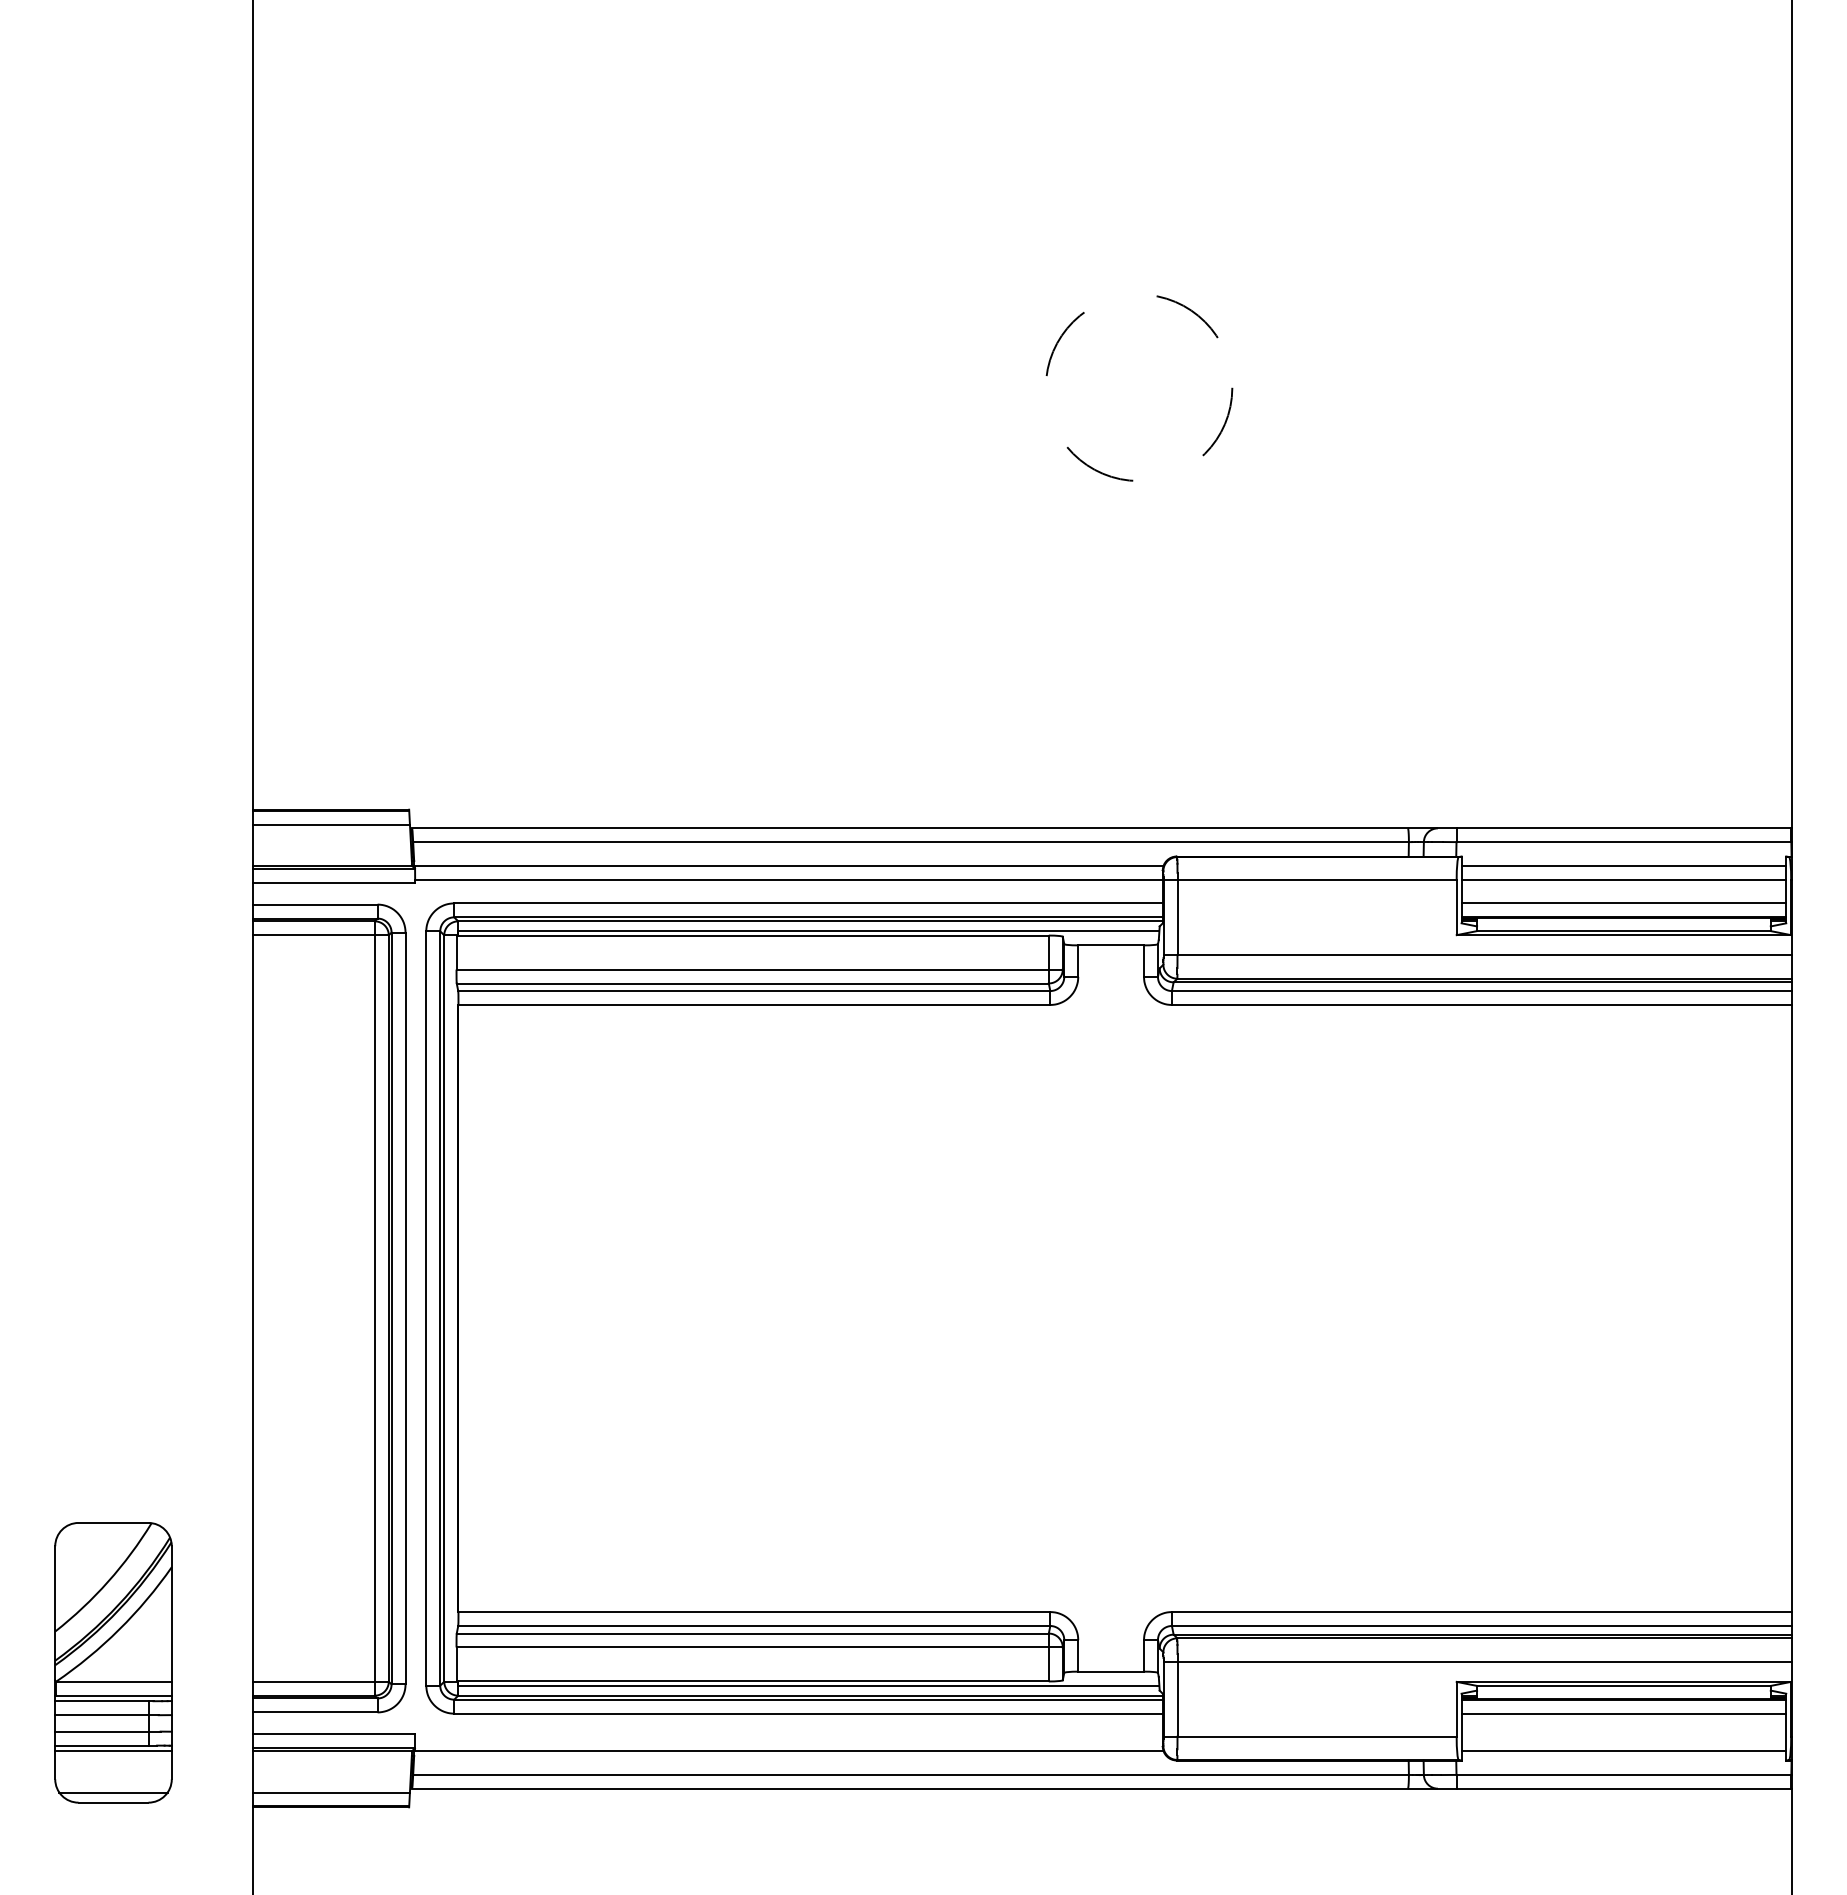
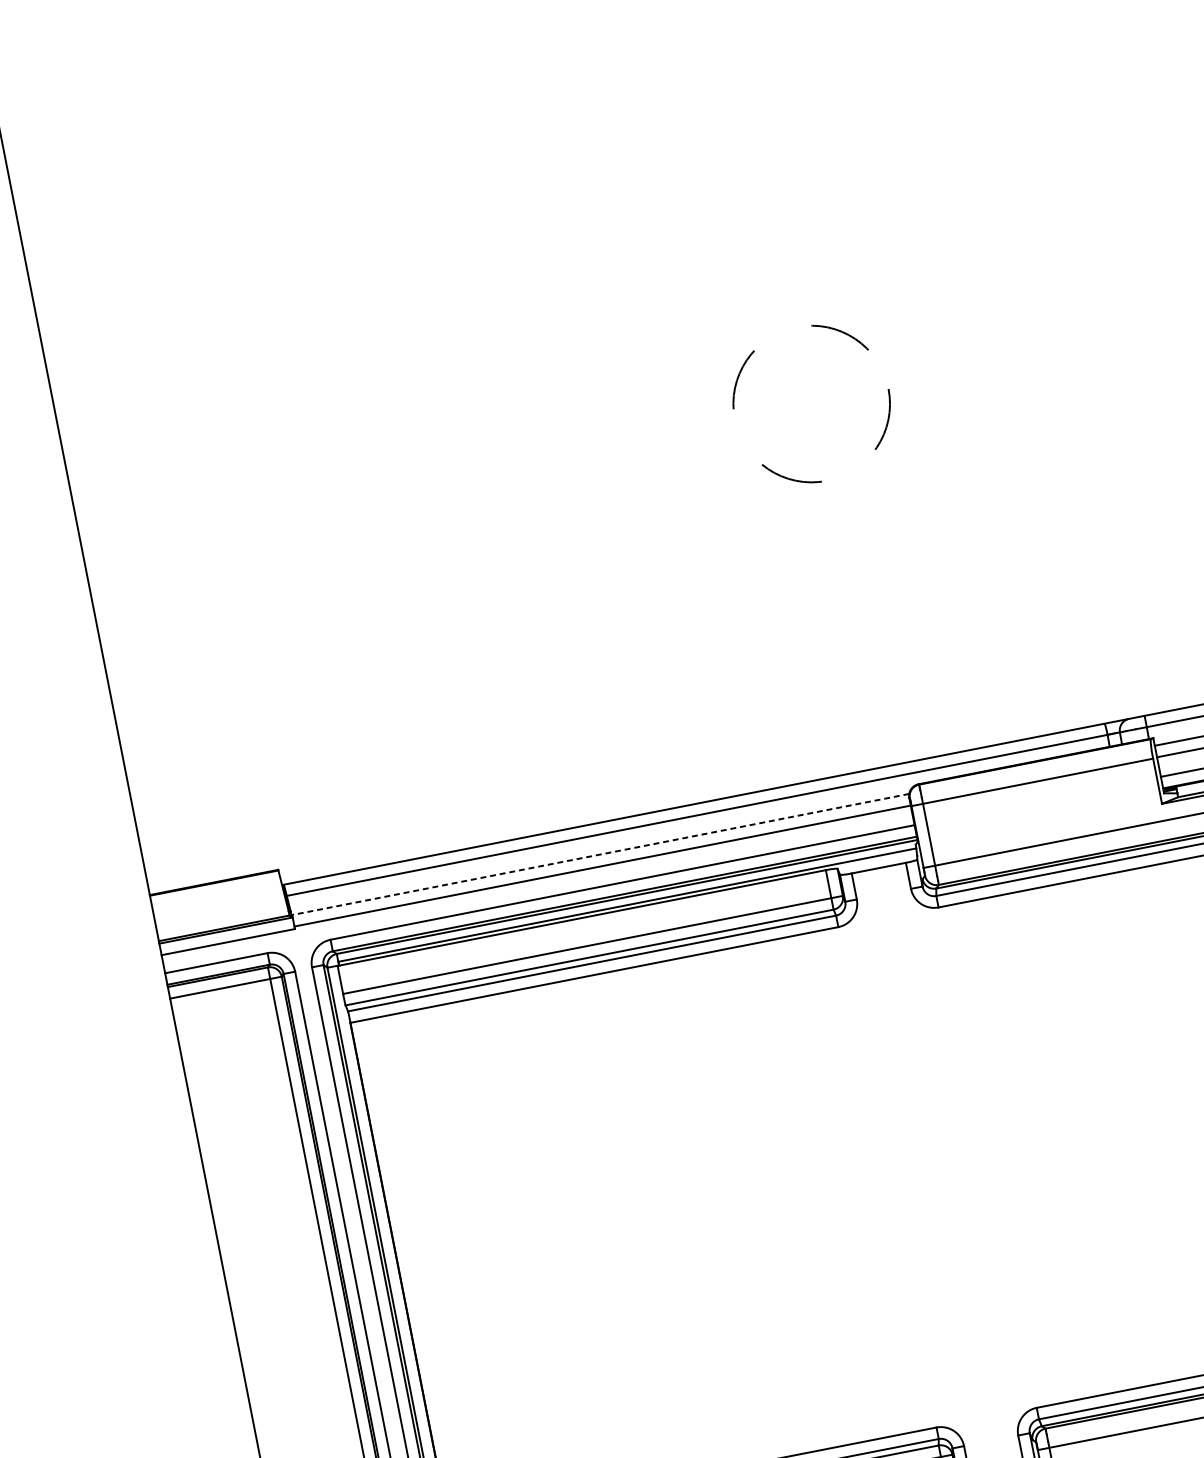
line: (331, 824) -> (216, 894), removed
line: (788, 865) -> (599, 854), solid -> dashed

